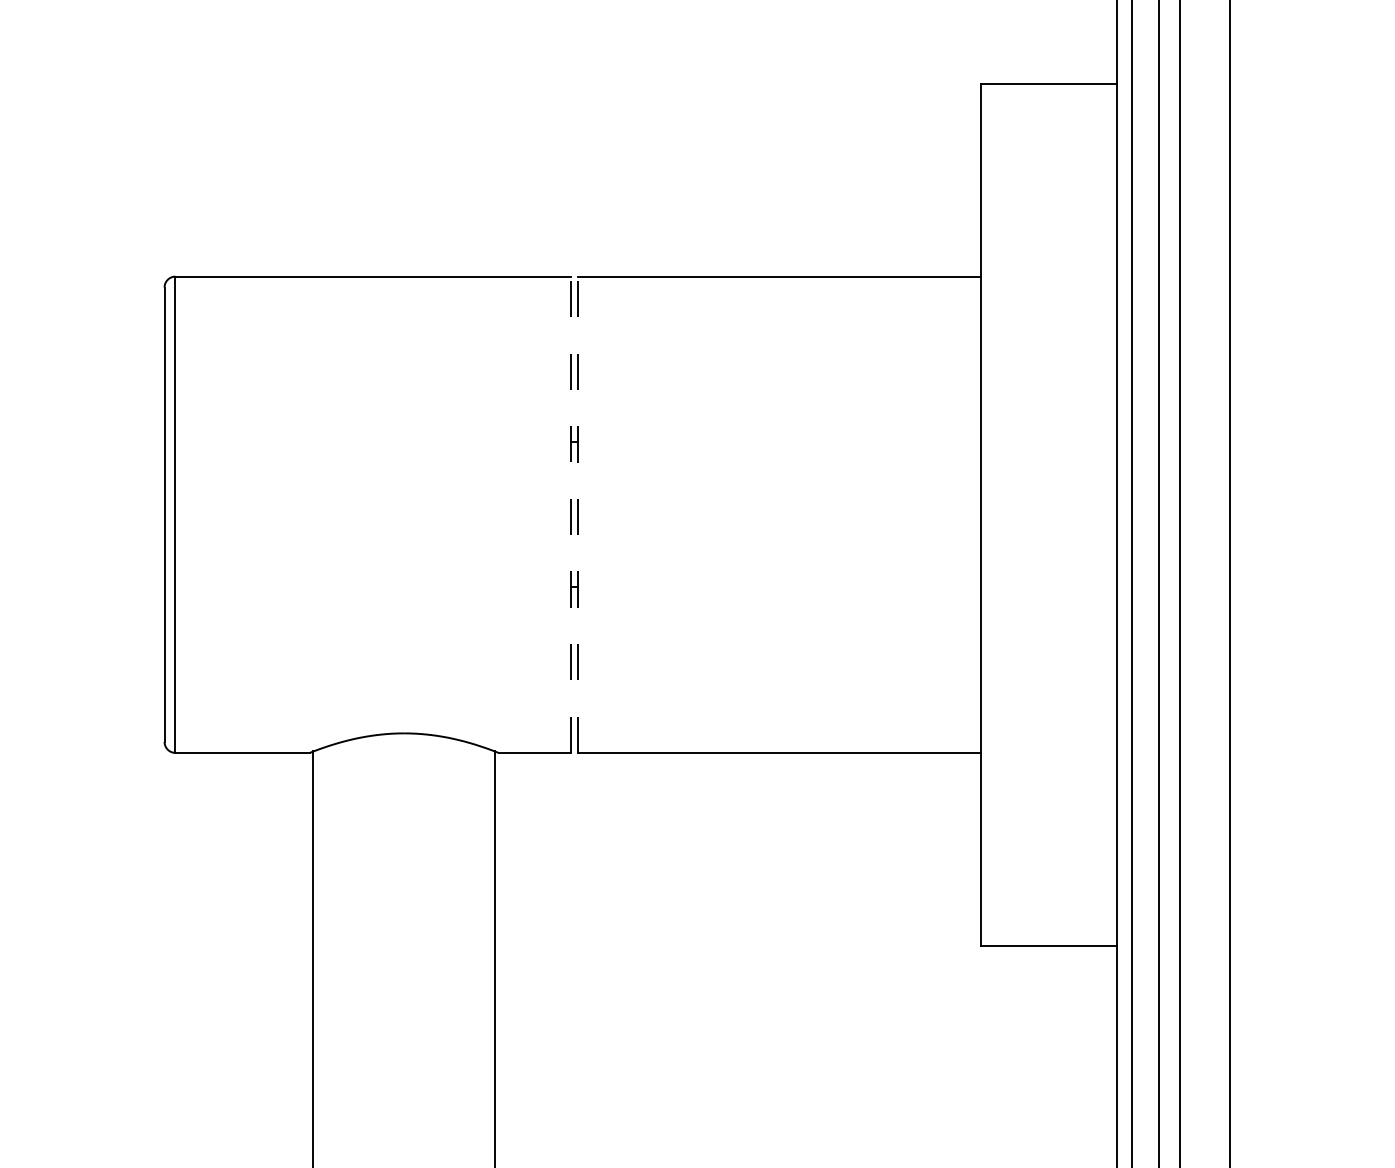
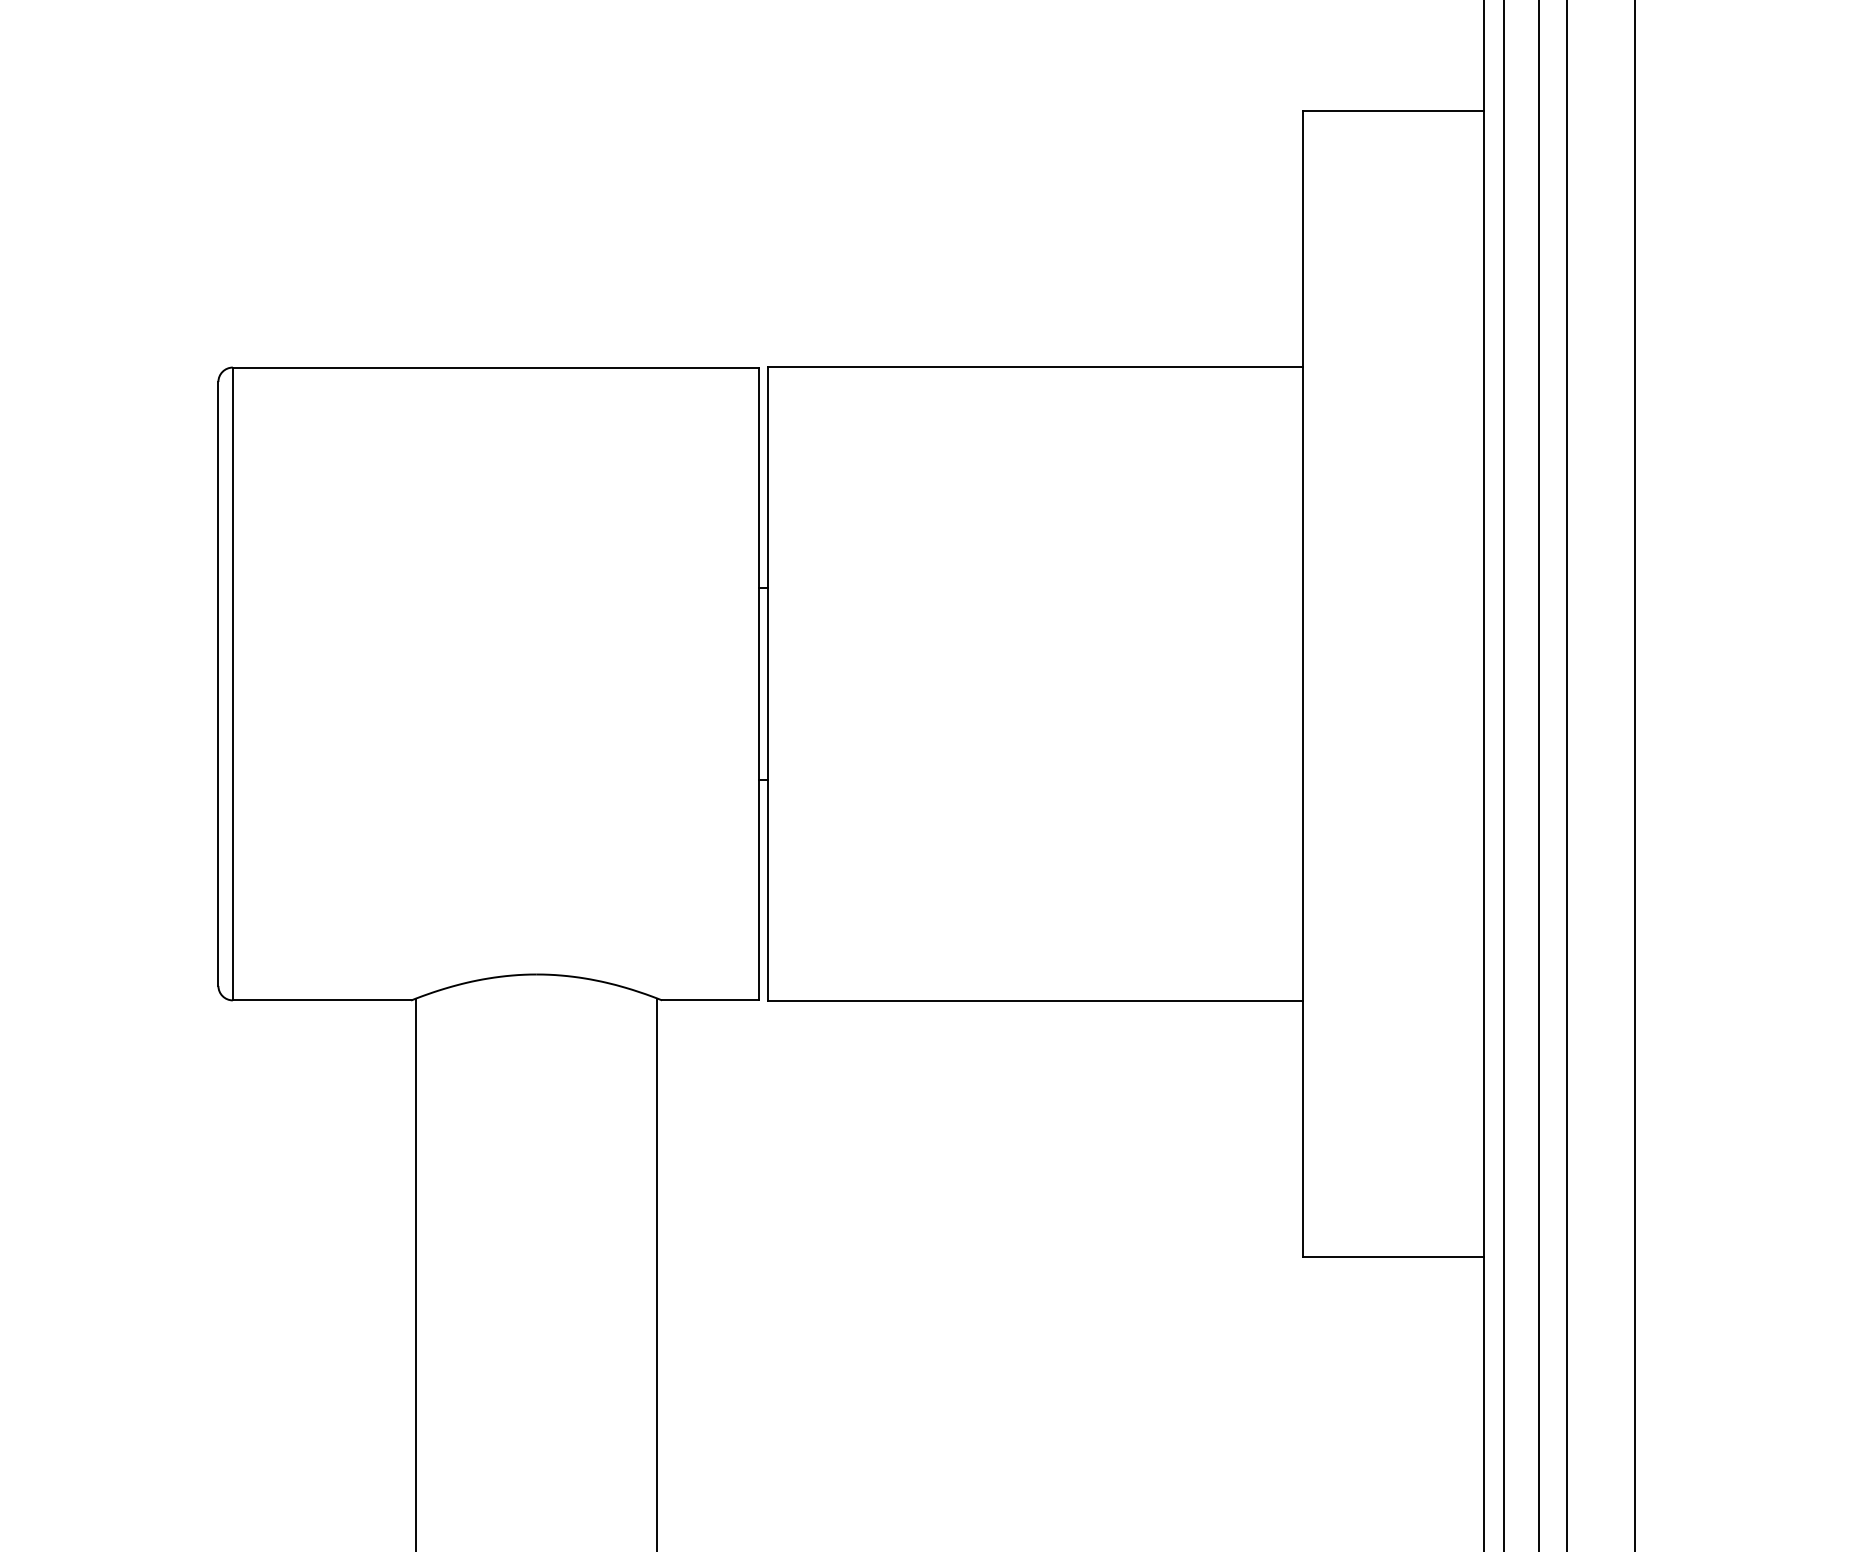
line: (571, 514) -> (758, 683), dashed -> solid
line: (578, 515) -> (768, 684), dashed -> solid

